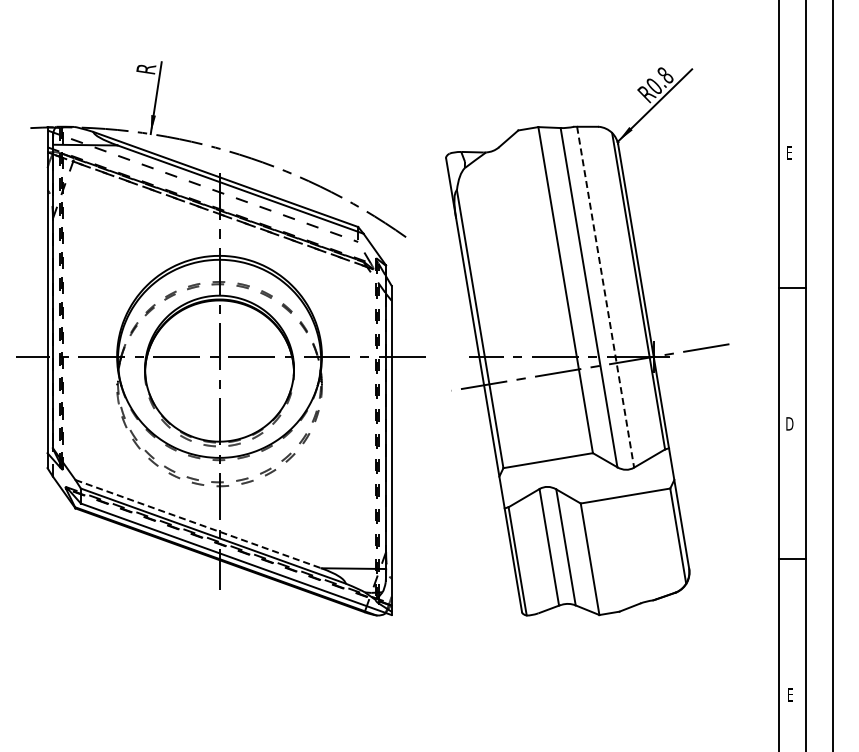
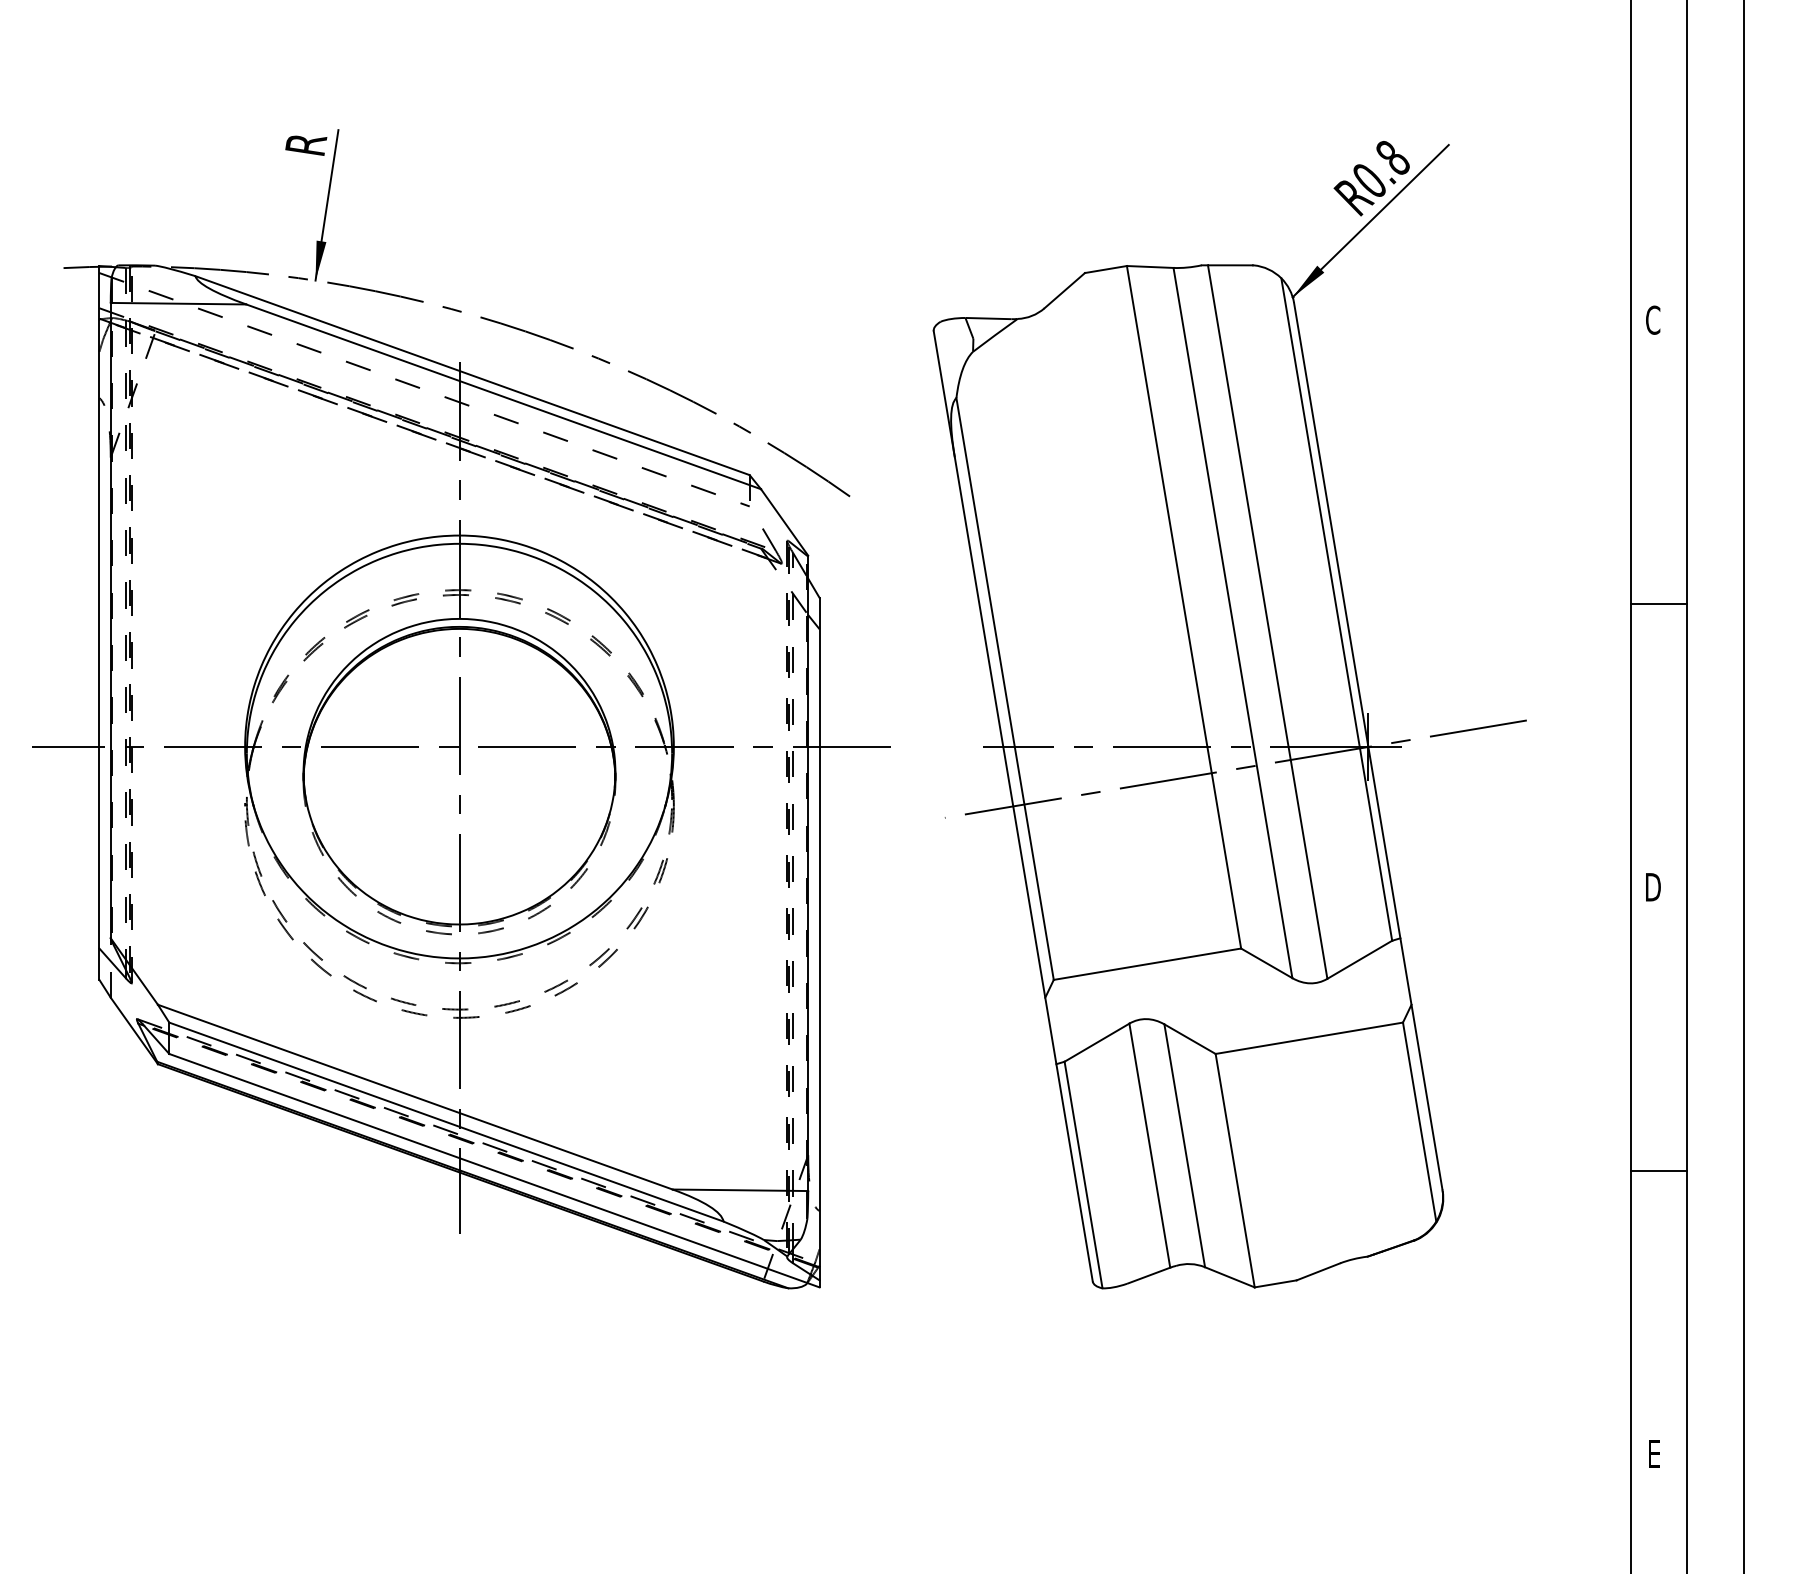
text: (789, 152) -> (1652, 319), E -> C
line: (605, 297) -> (1267, 622), dashed -> solid
line: (198, 524) -> (415, 1097), dashed -> solid

